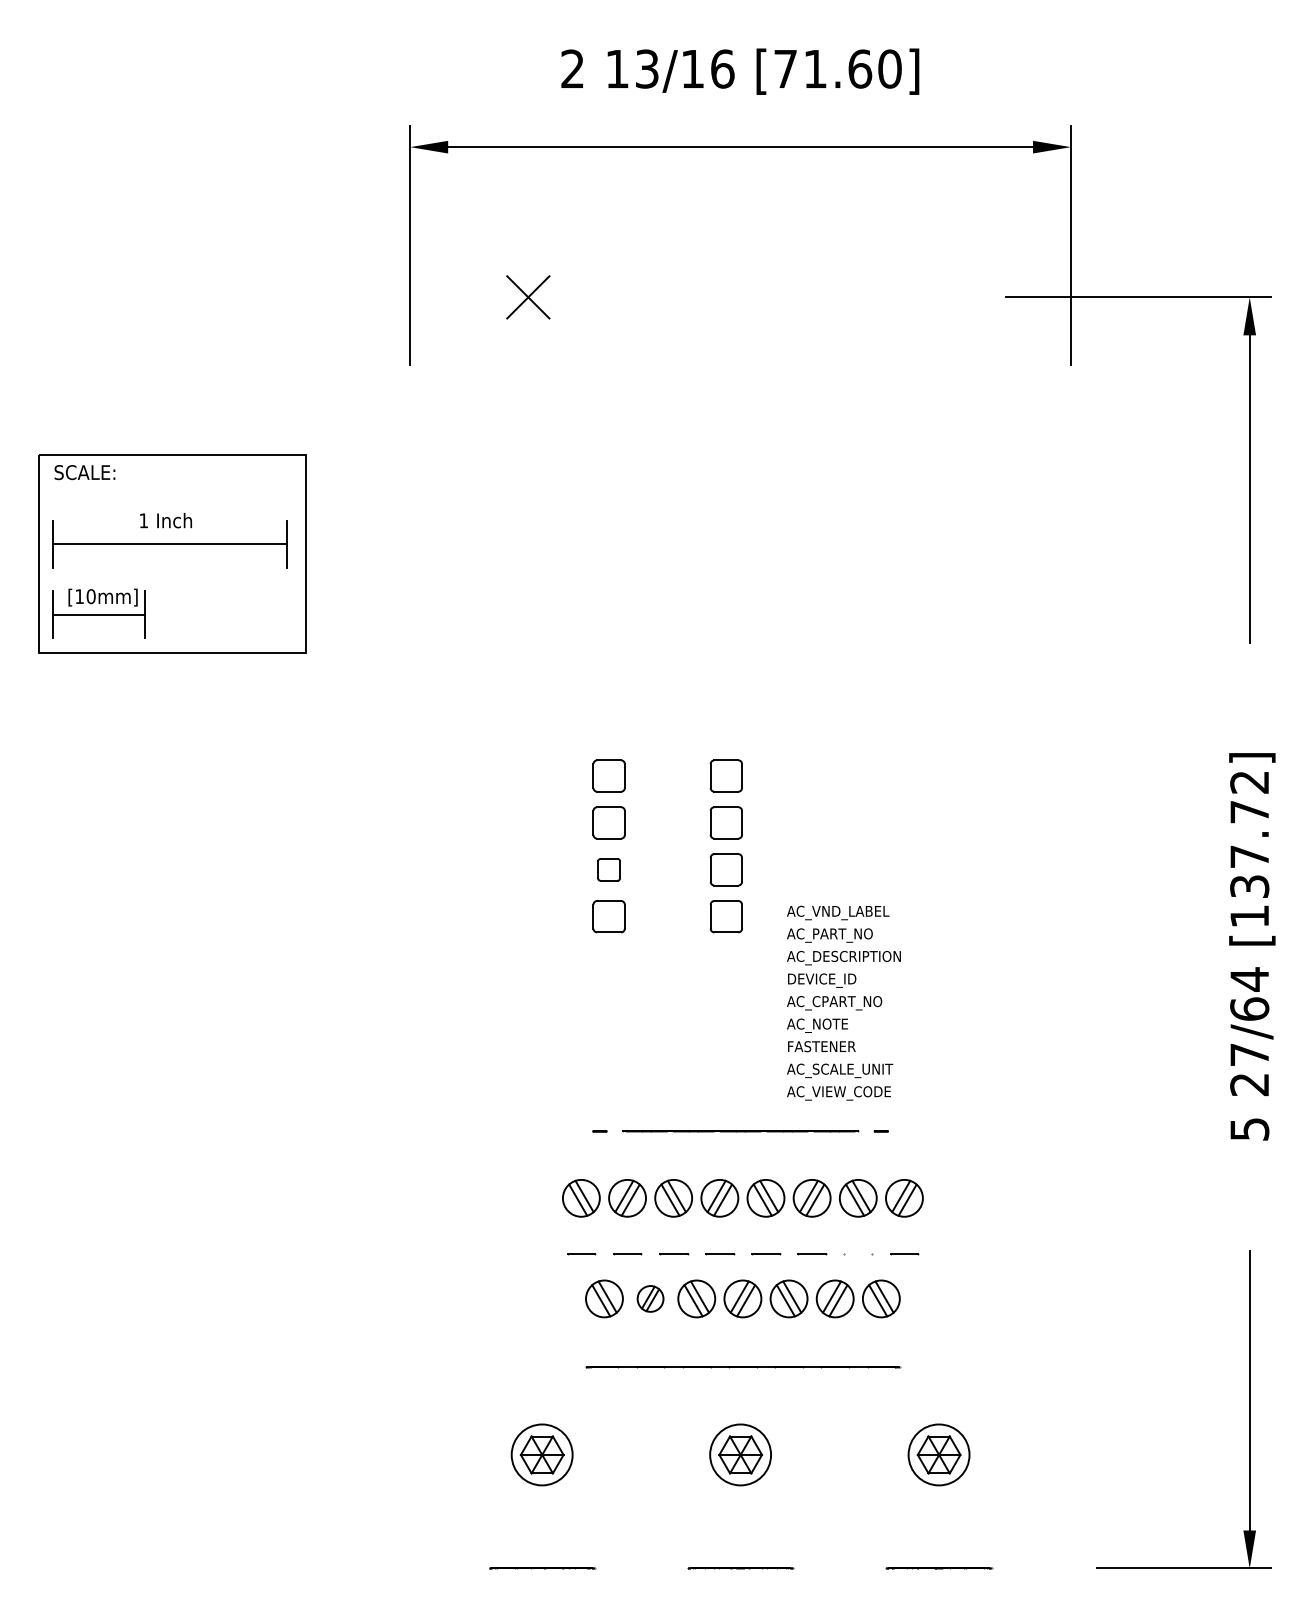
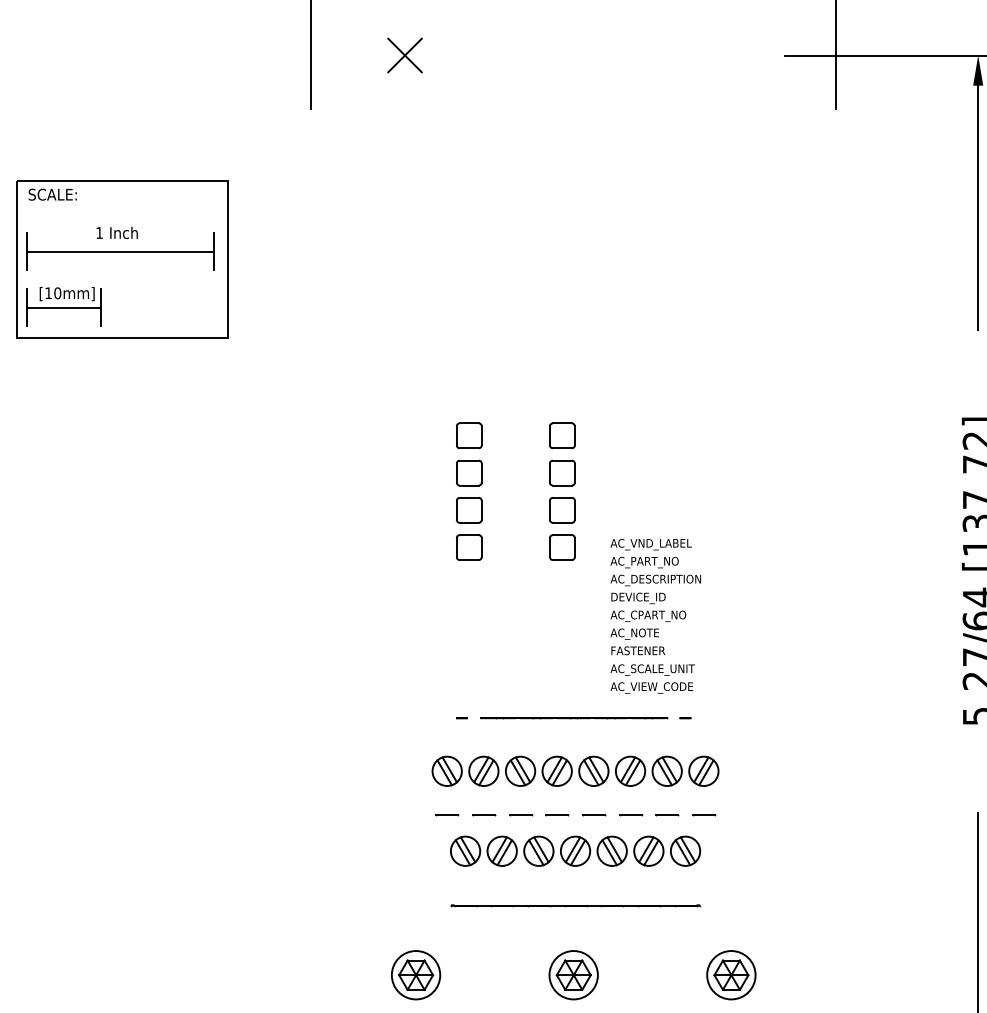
part: (608, 869) -> (468, 510), size x1.43
line: (858, 1253) -> (667, 815), added
part: (650, 1298) -> (502, 850), size x1.43

